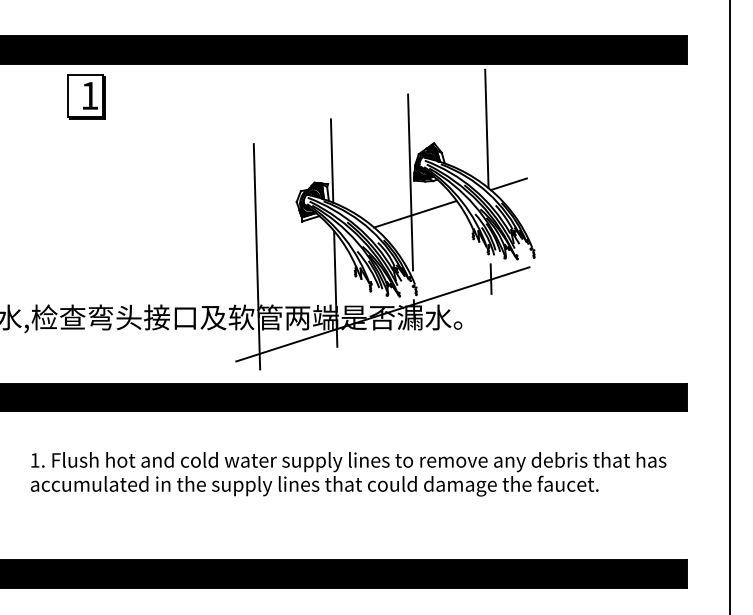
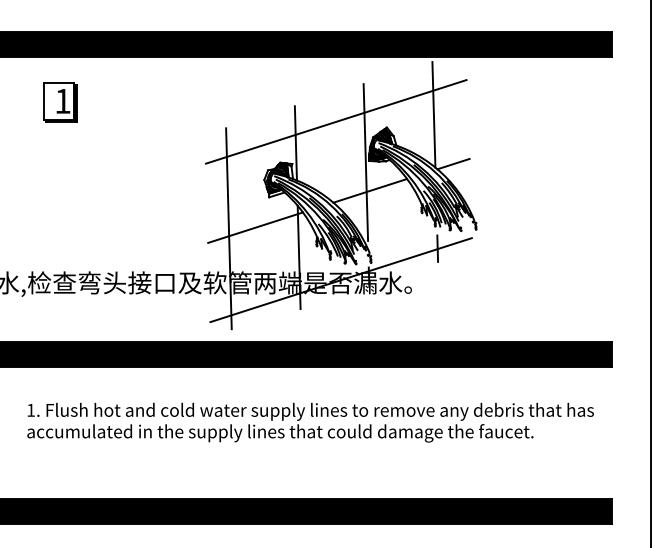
part: (87, 97) -> (60, 102), moved
line: (377, 136) -> (336, 121), added
line: (286, 255) -> (255, 227), added

